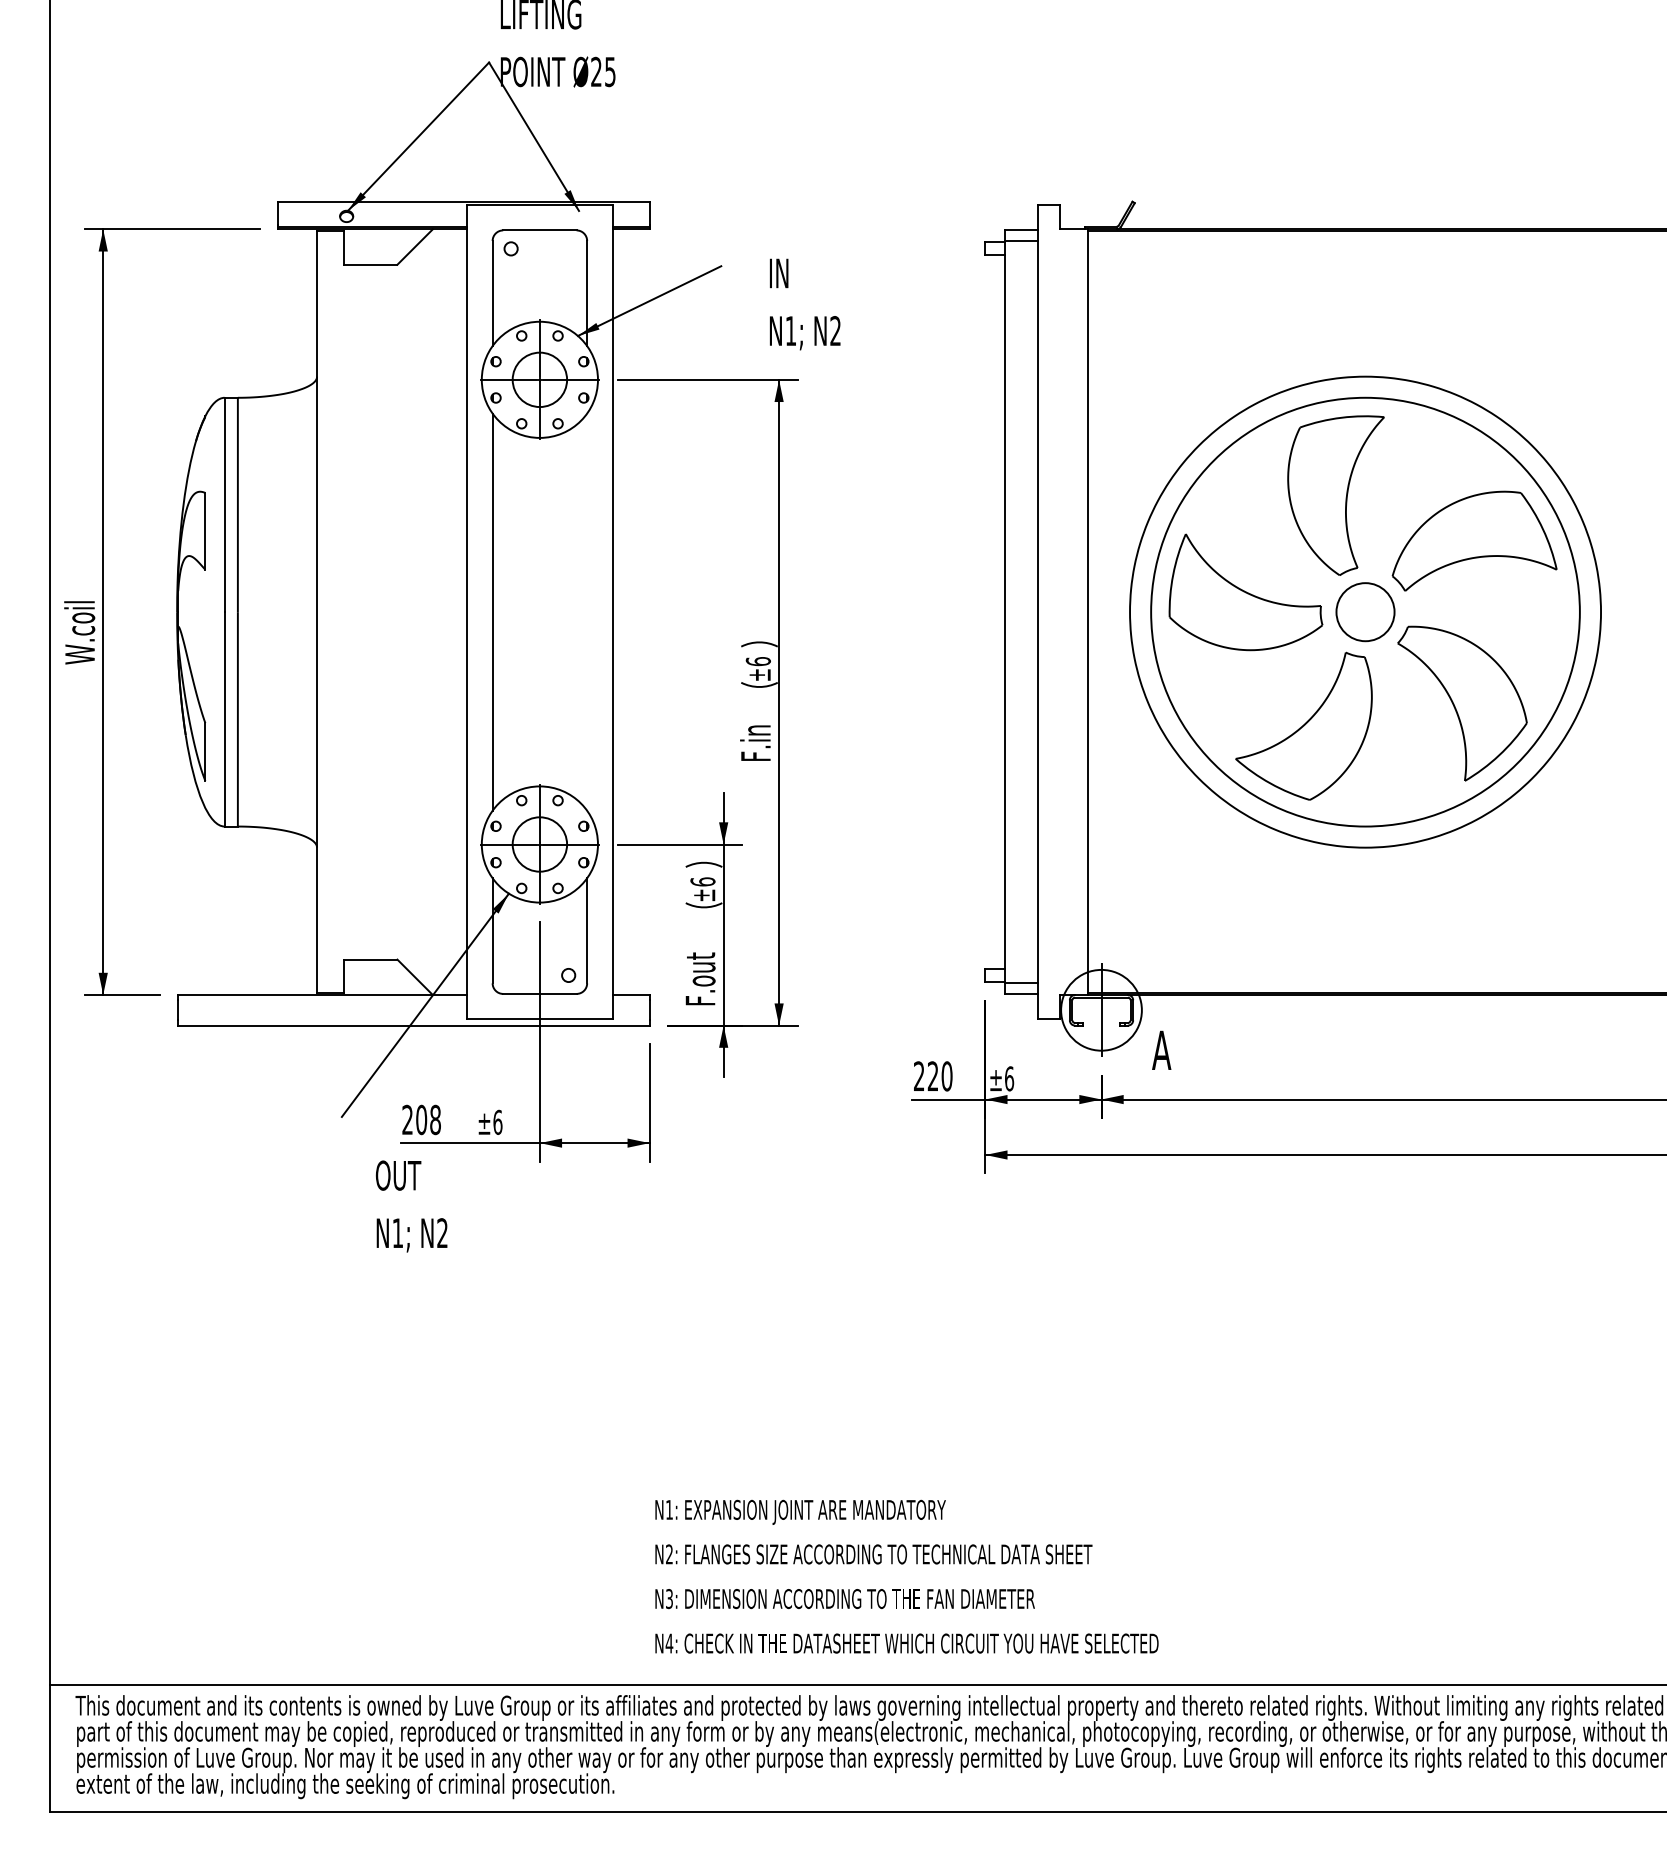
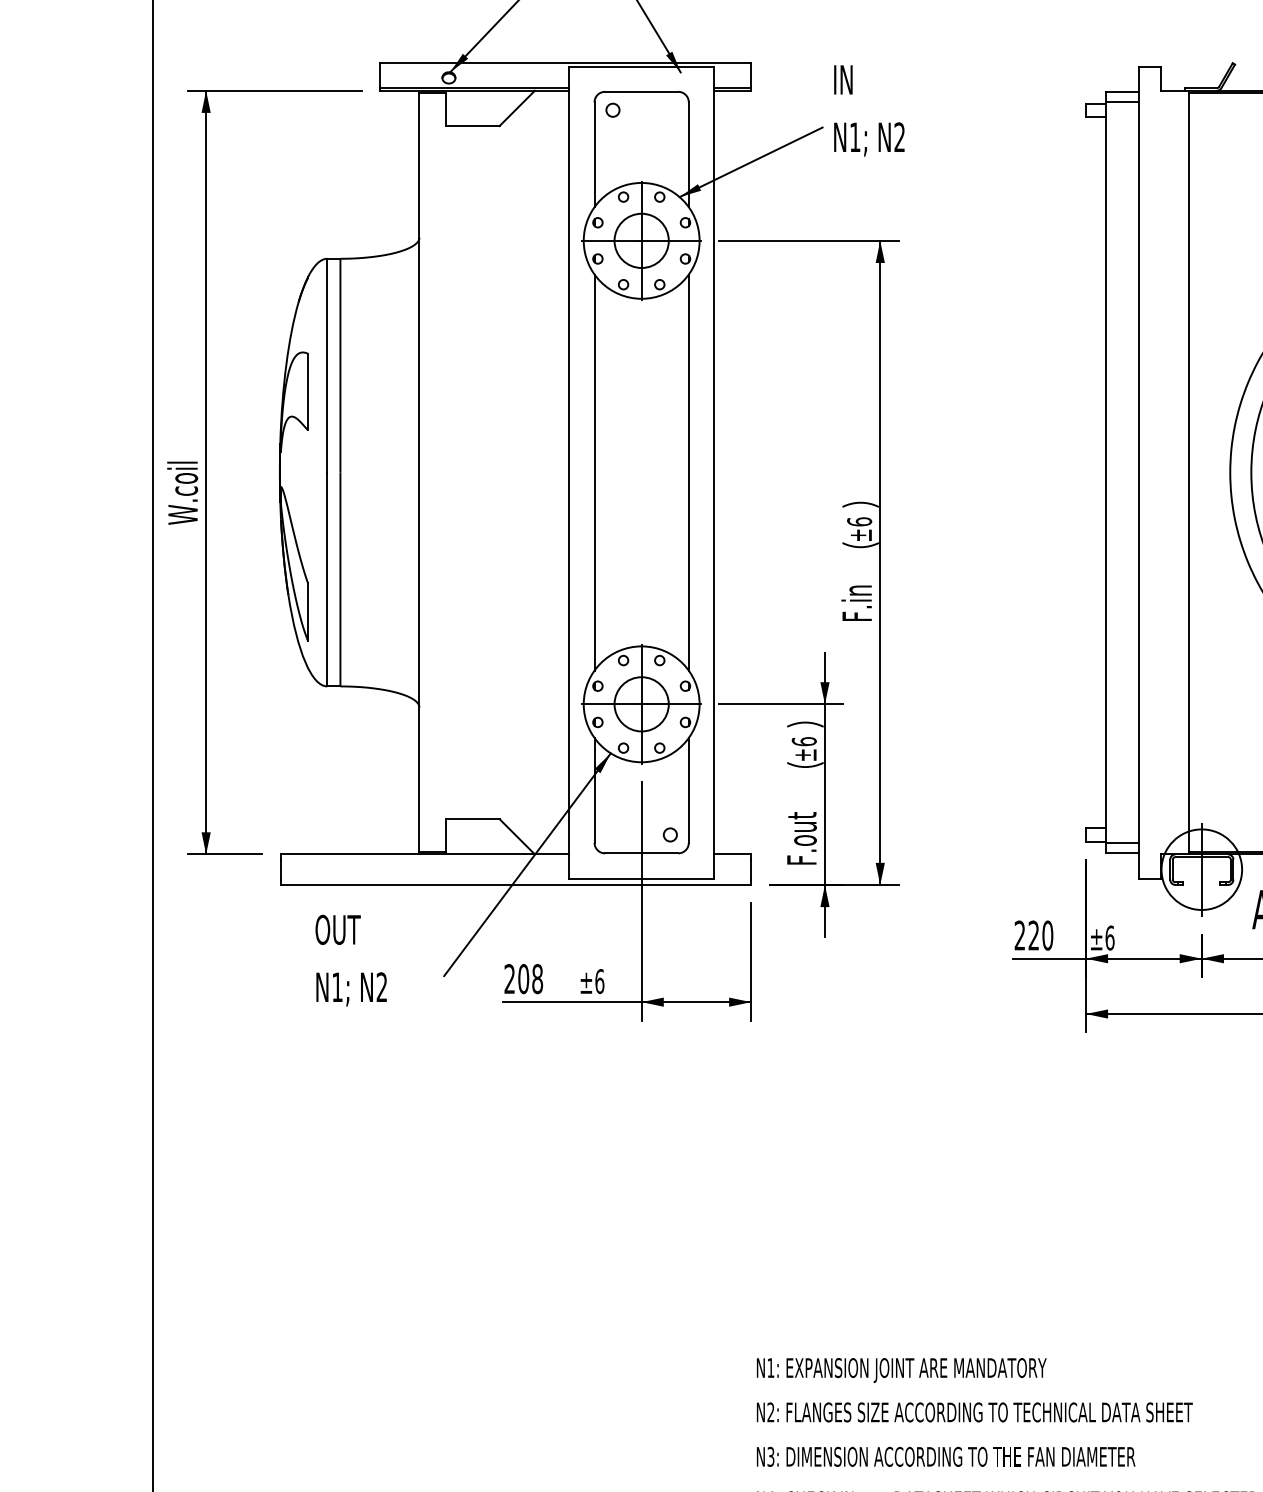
text: (805, 304) -> (869, 110), moved
line: (587, 611) -> (689, 471), added
text: (411, 1206) -> (351, 960), moved

